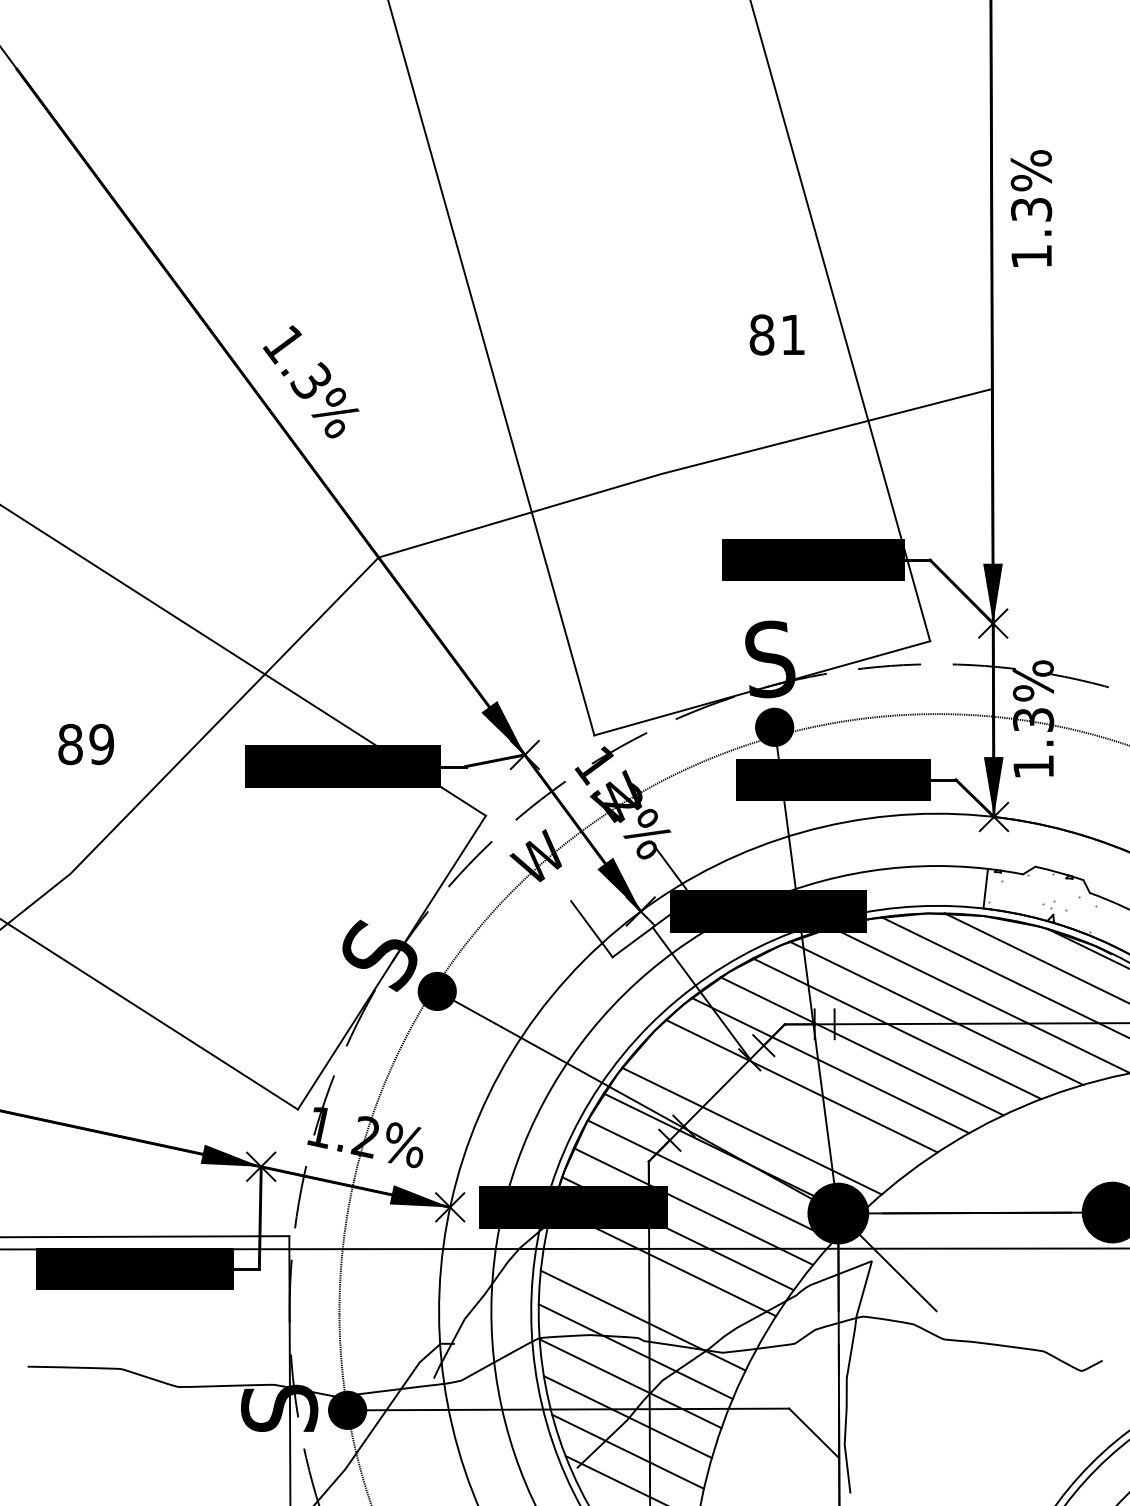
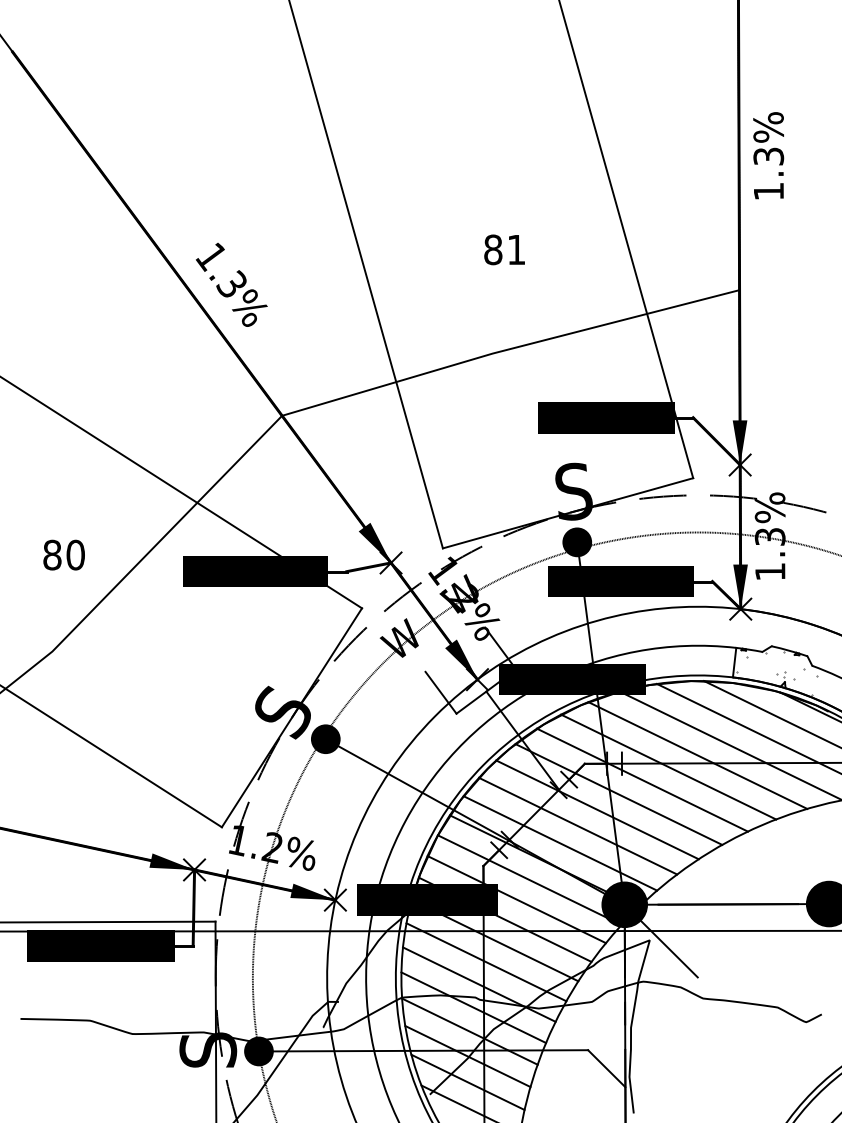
text: (776, 334) -> (504, 249), moved
text: (101, 744) -> (75, 555), 89 -> 80
line: (775, 1107) -> (577, 825), added
line: (652, 1290) -> (486, 962), added

